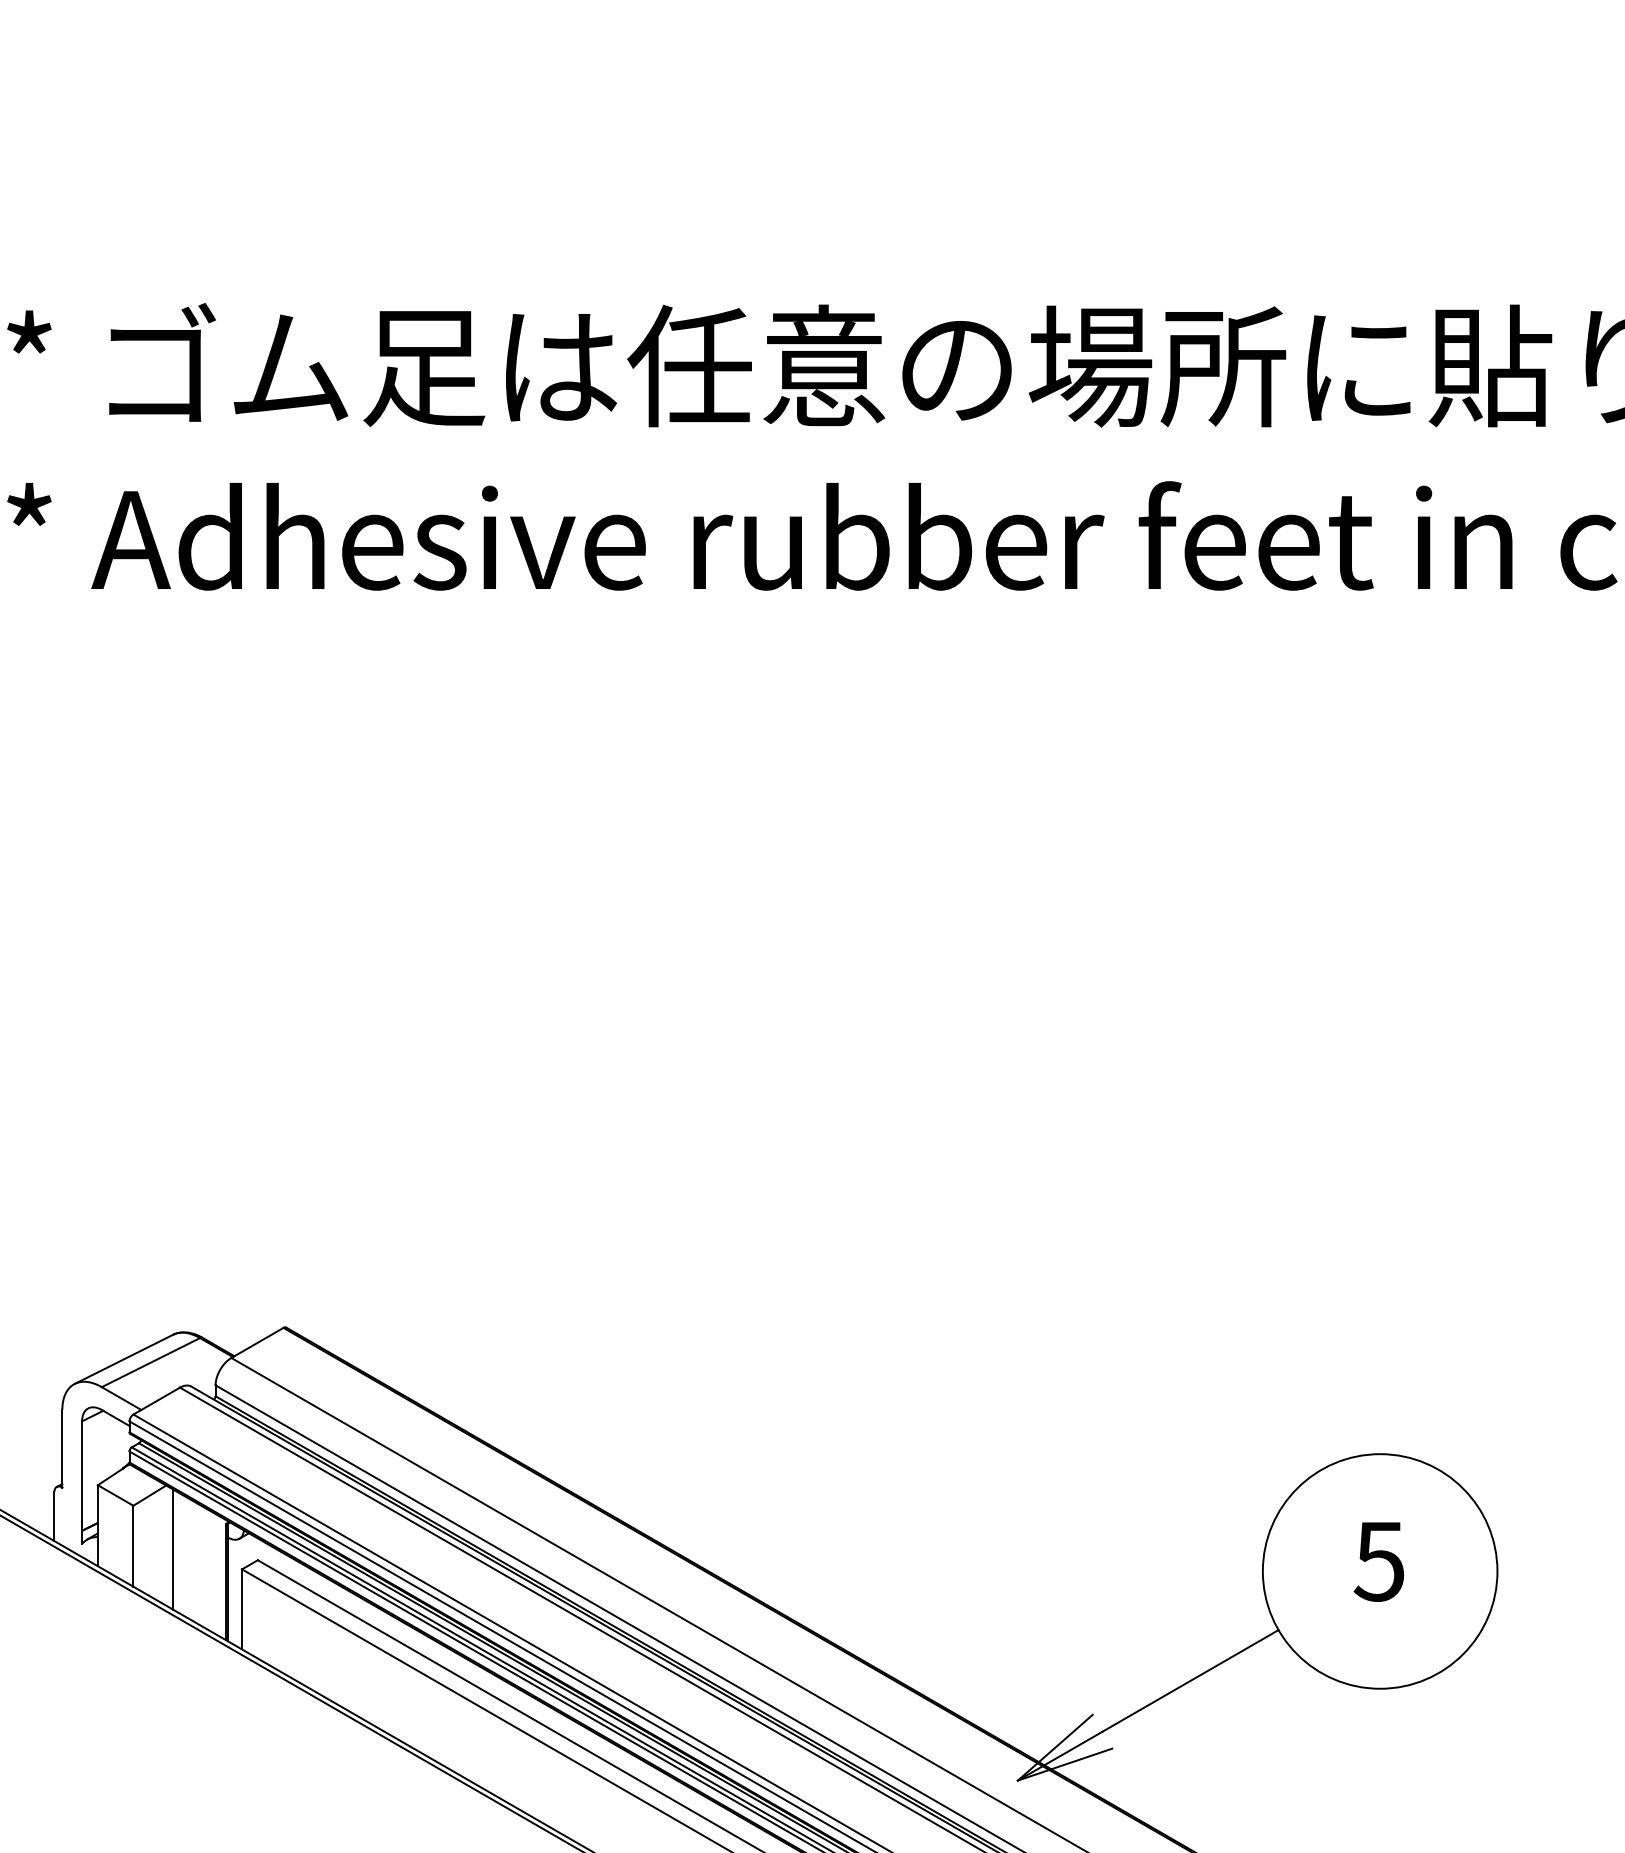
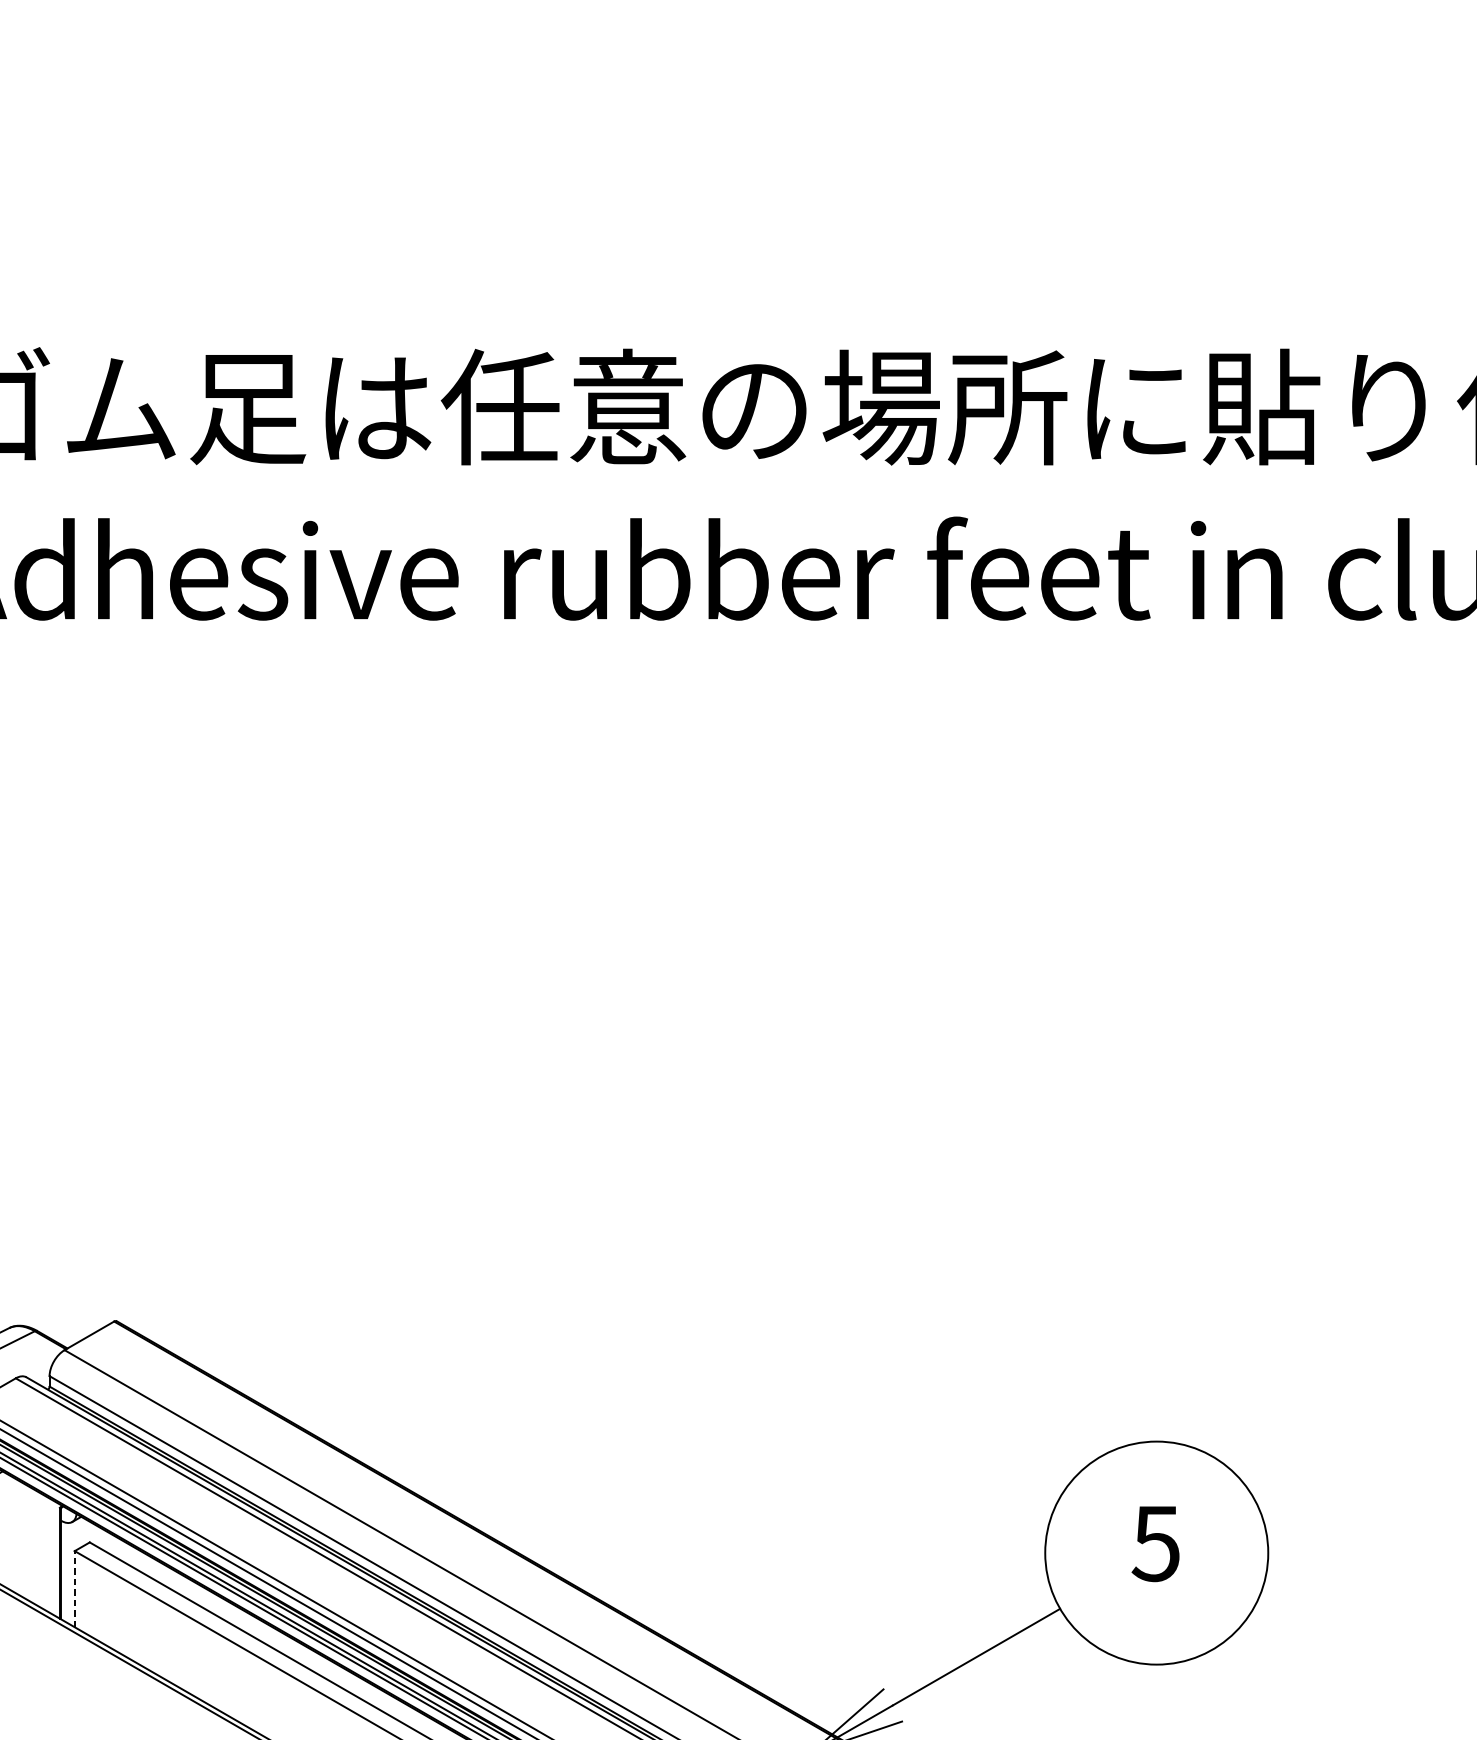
line: (172, 1549) -> (8, 1532), removed
line: (242, 1608) -> (75, 1588), solid -> dashed

